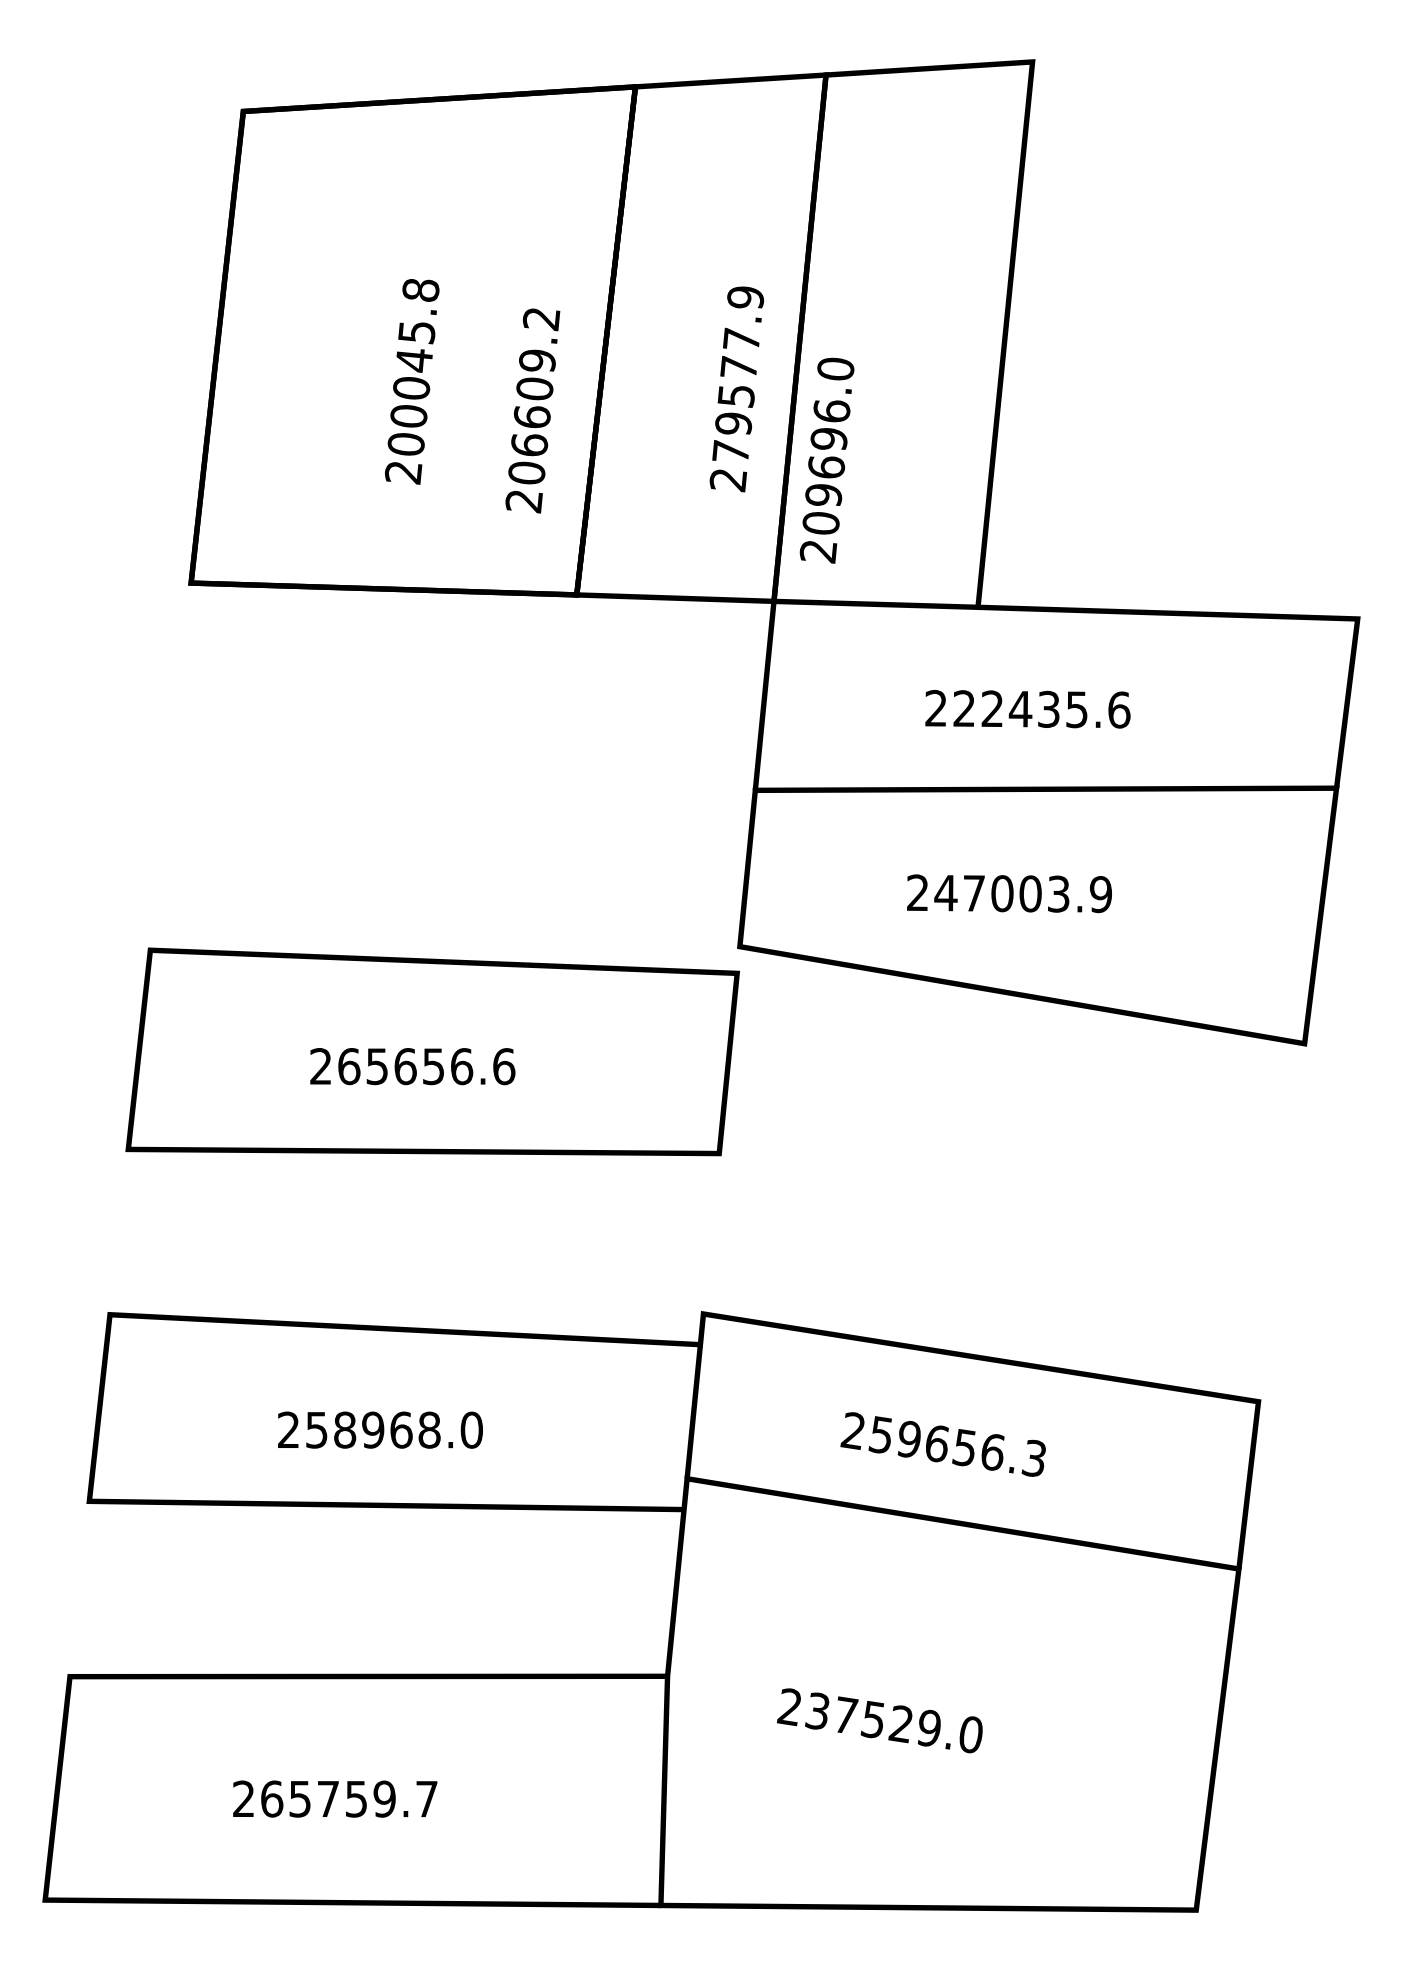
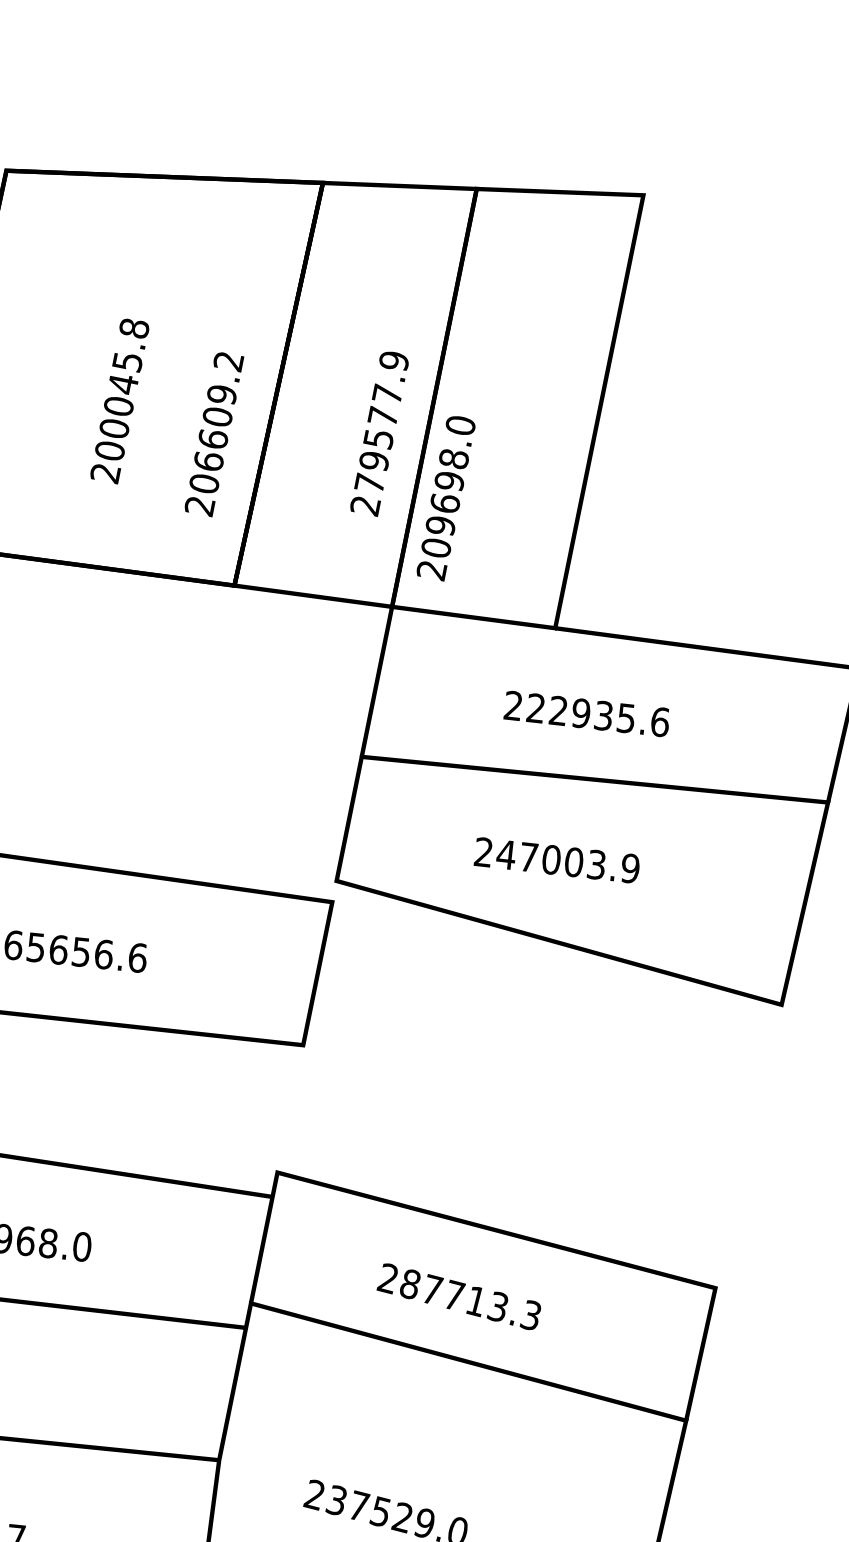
text: (831, 411) -> (453, 459), 209696.0 -> 209698.0
text: (1020, 708) -> (581, 712), 222435.6 -> 222935.6
text: (936, 1443) -> (453, 1295), 259656.3 -> 287713.3

